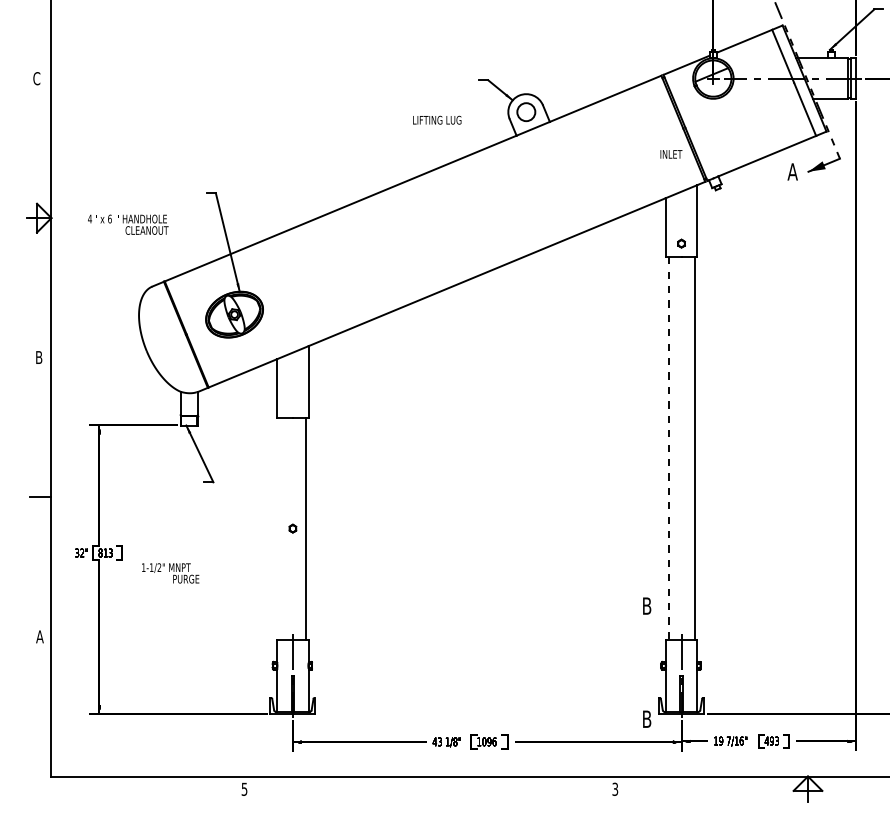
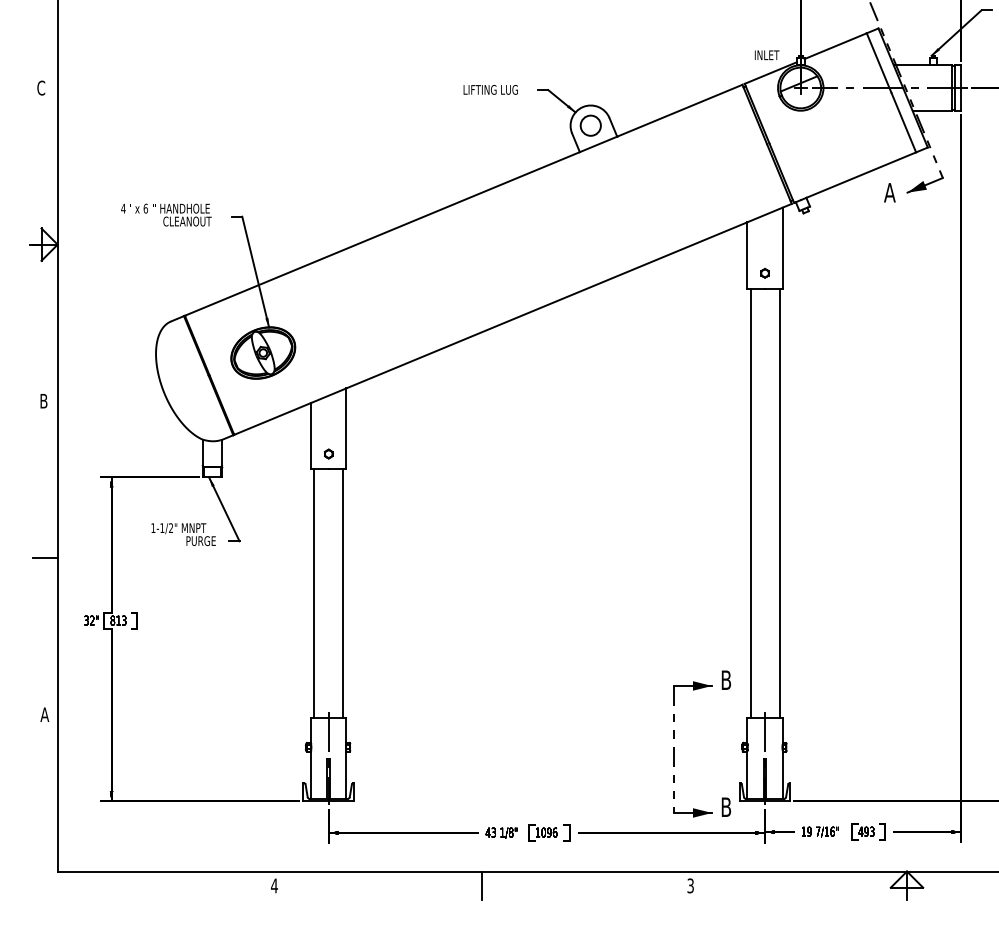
text: (437, 119) -> (491, 89), moved
text: (671, 154) -> (767, 55), moved
text: (128, 224) -> (166, 214), moved
line: (668, 449) -> (750, 504), dashed -> solid
line: (279, 528) -> (313, 593), added
part: (292, 528) -> (328, 453), moved
text: (170, 573) -> (183, 534), moved
part: (600, 667) -> (674, 749), added
text: (244, 788) -> (274, 884), 5 -> 4
line: (429, 789) -> (482, 886), added

